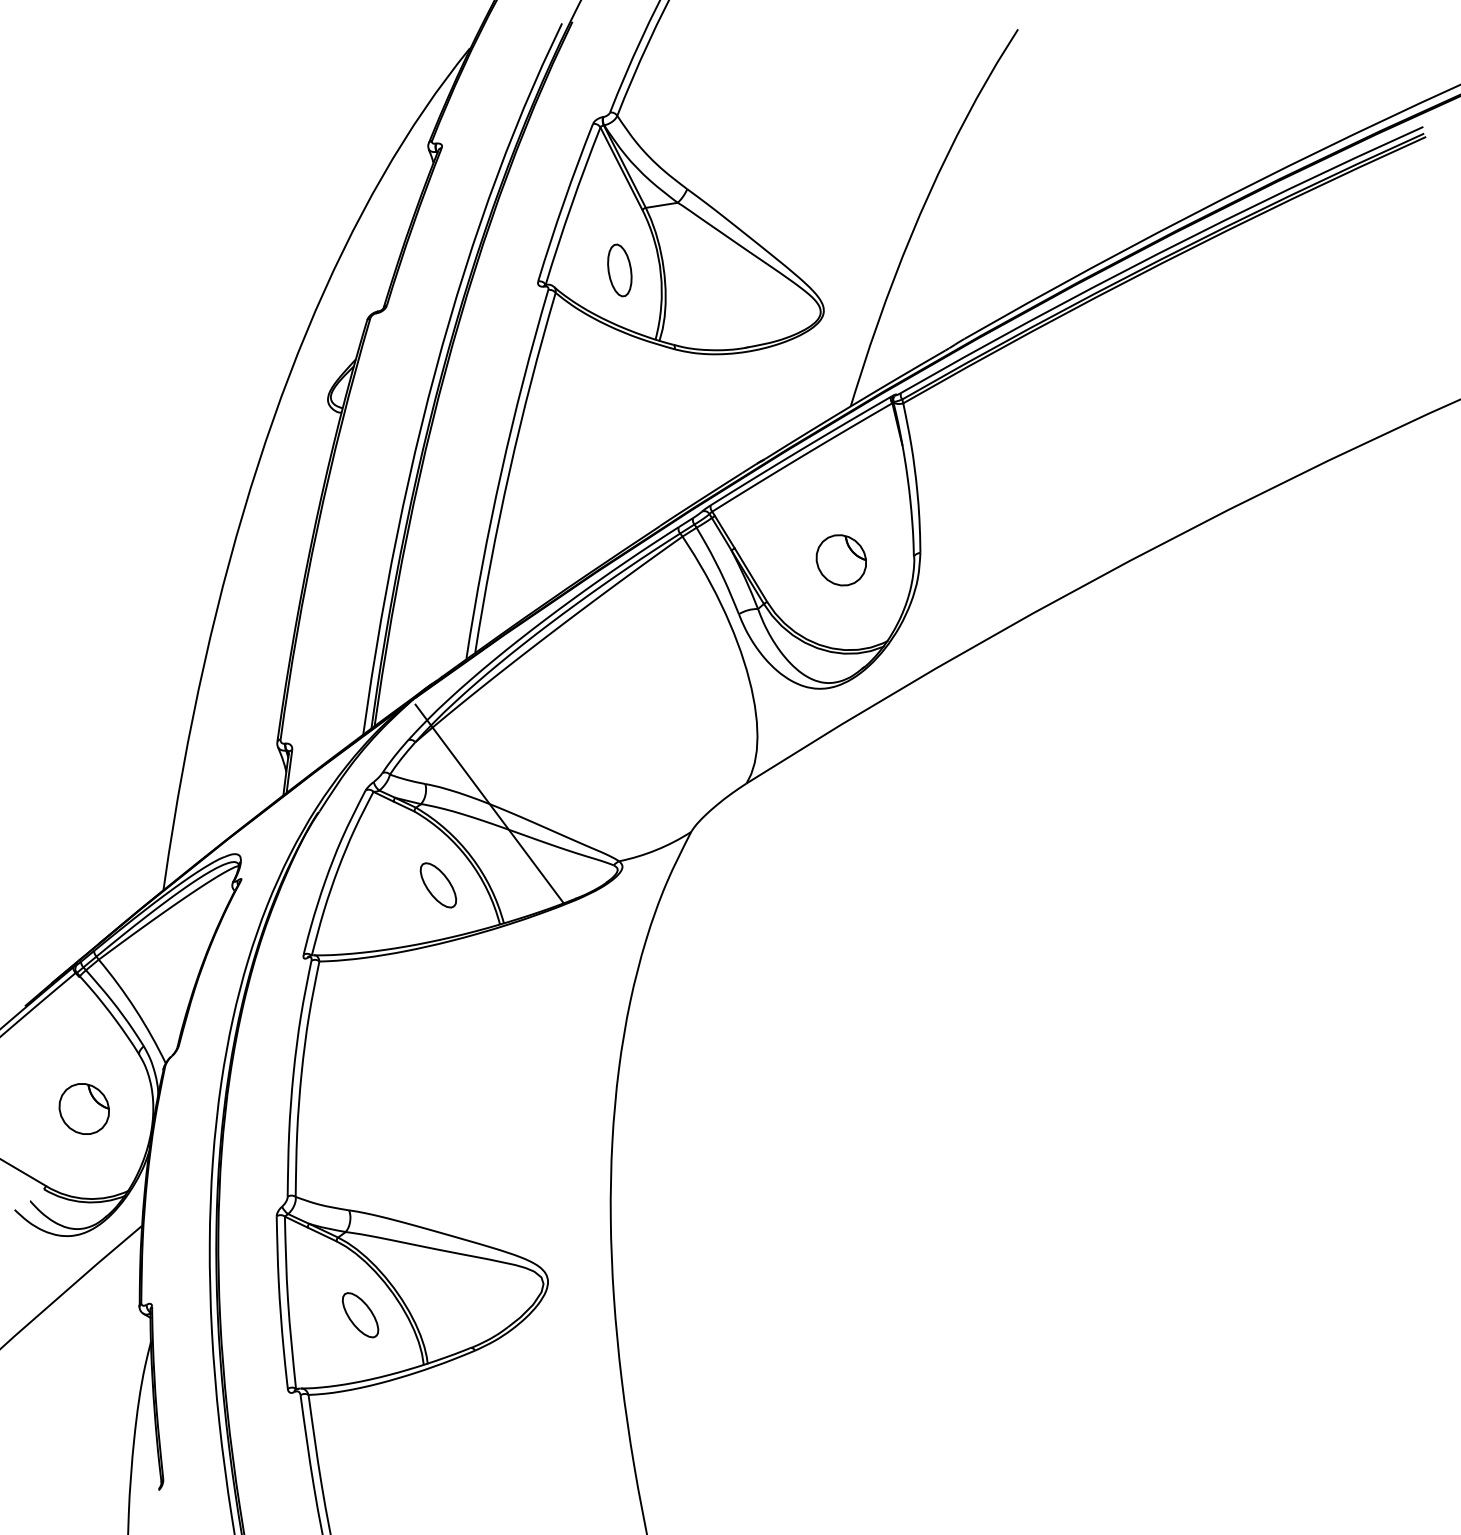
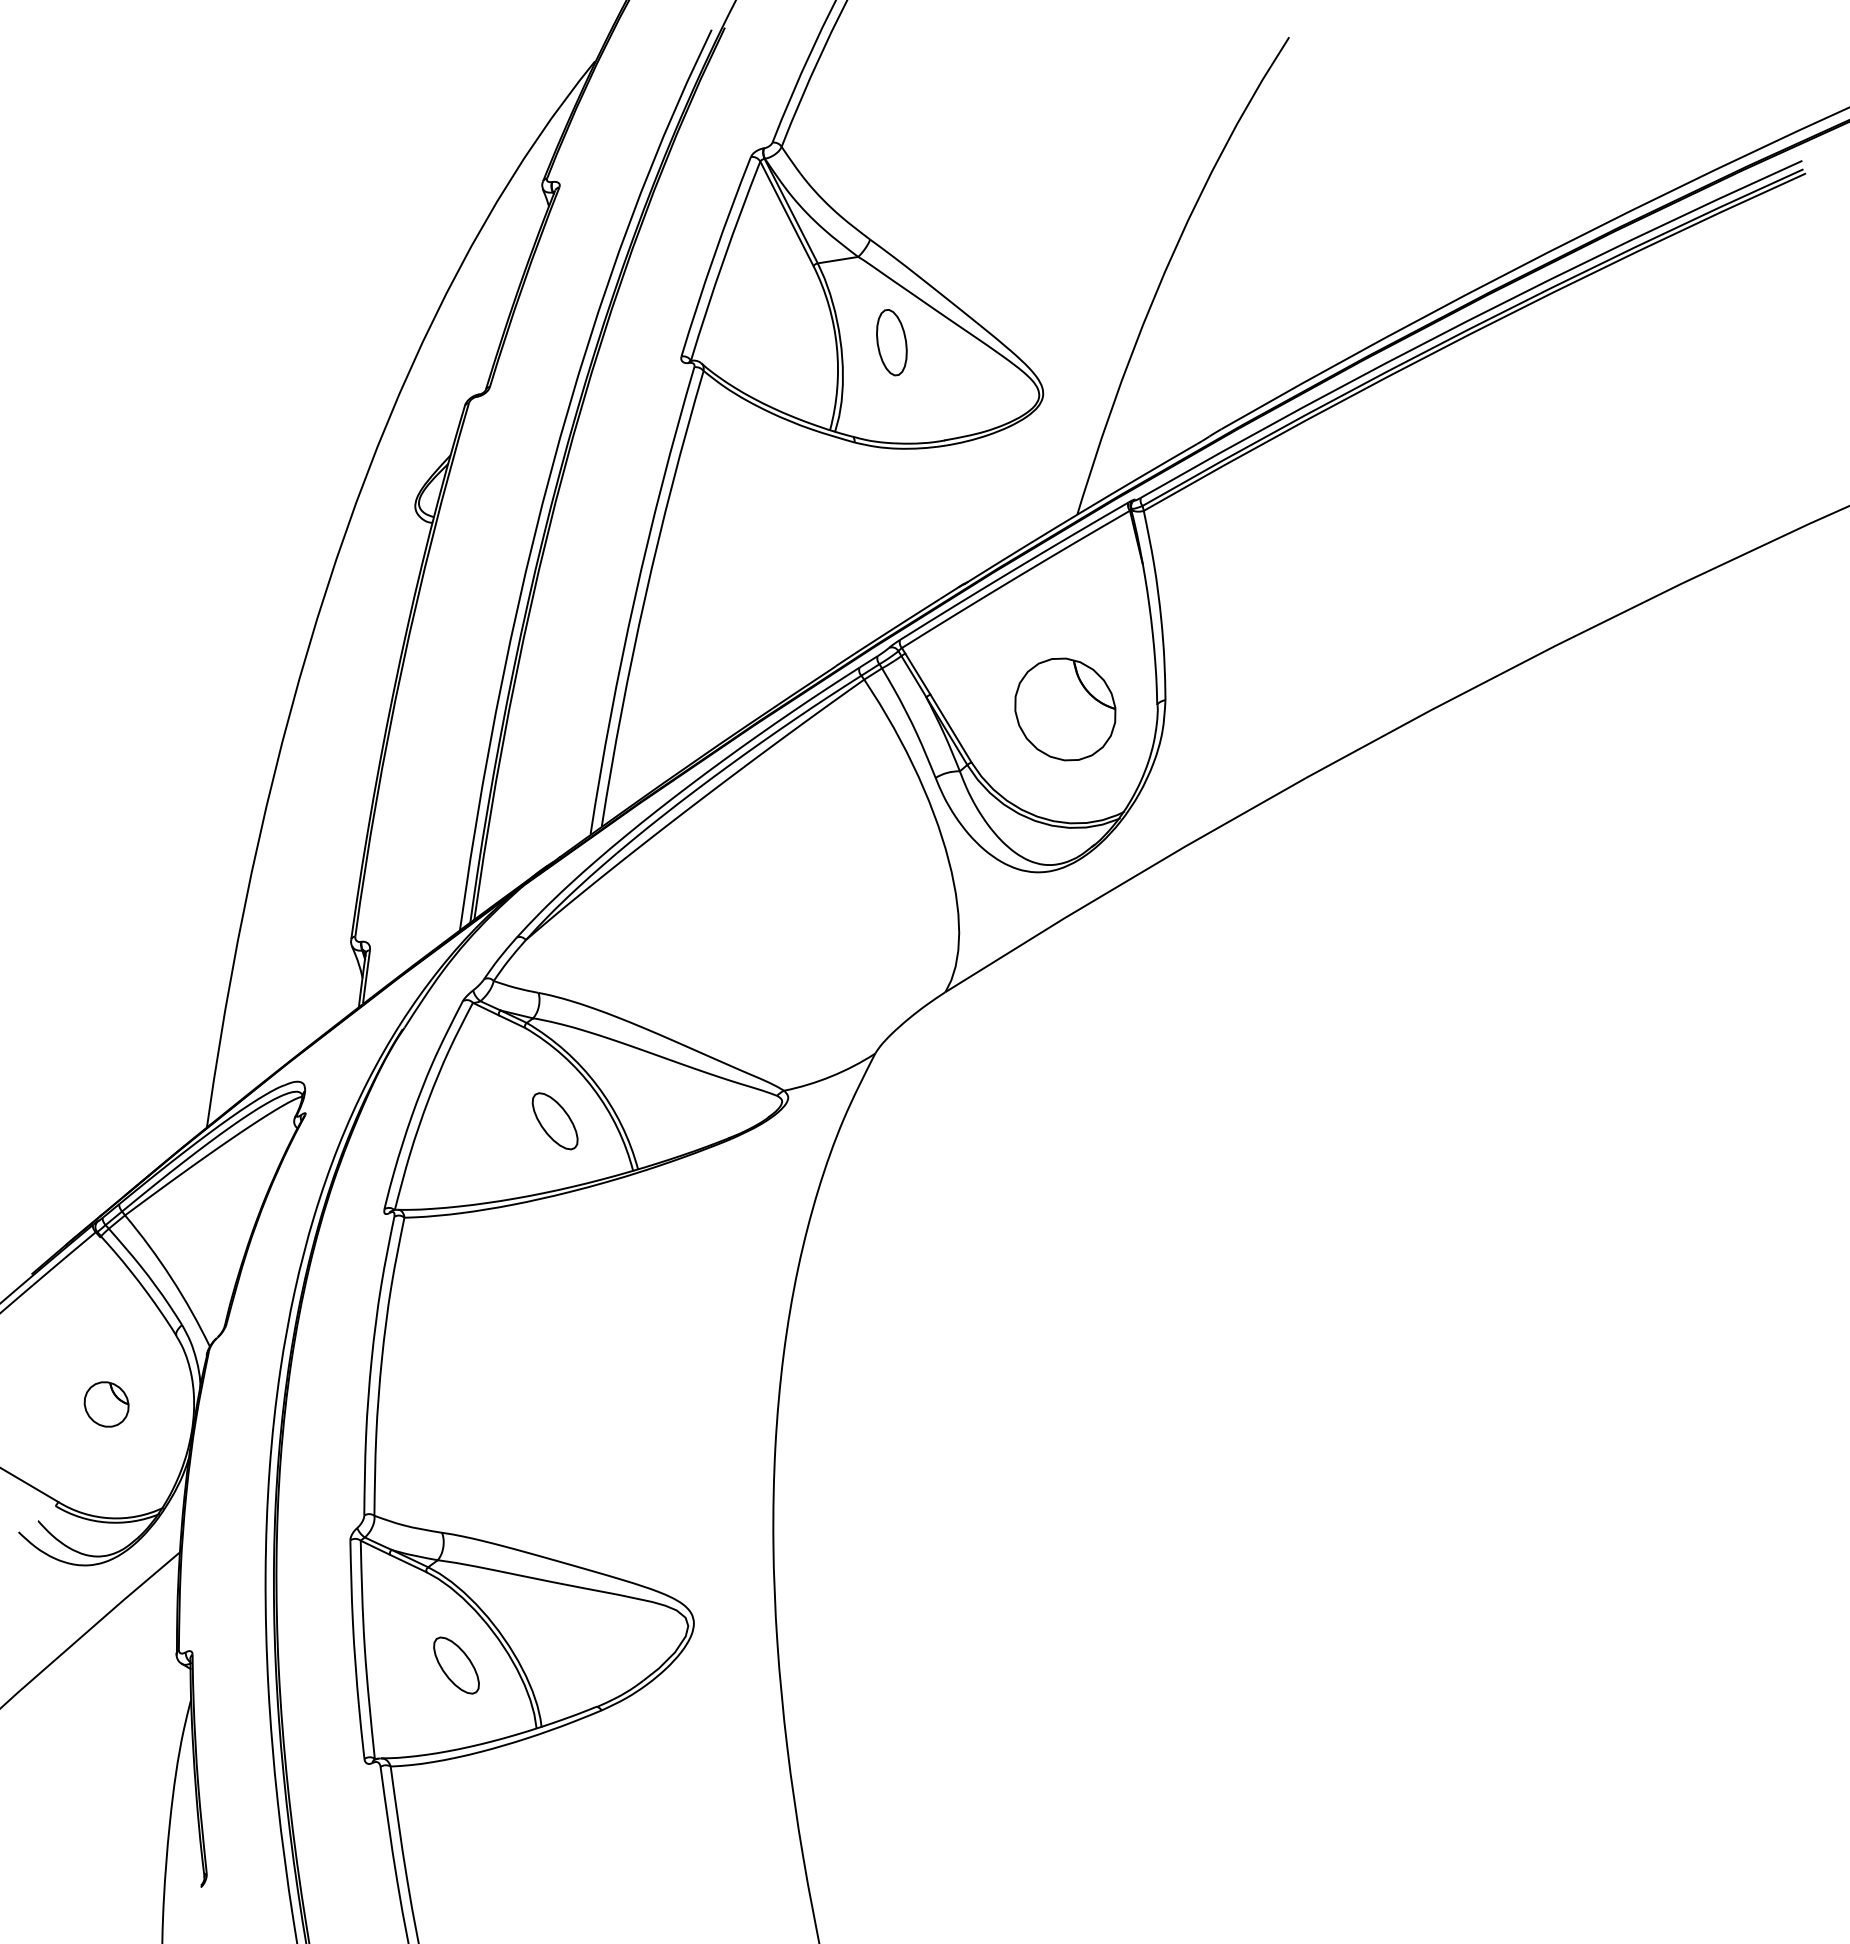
part: (619, 270) -> (891, 342), moved
part: (841, 560) -> (1065, 709), size x1.6
line: (489, 803) -> (619, 1017), removed
part: (84, 1109) -> (106, 1404), size x0.7

